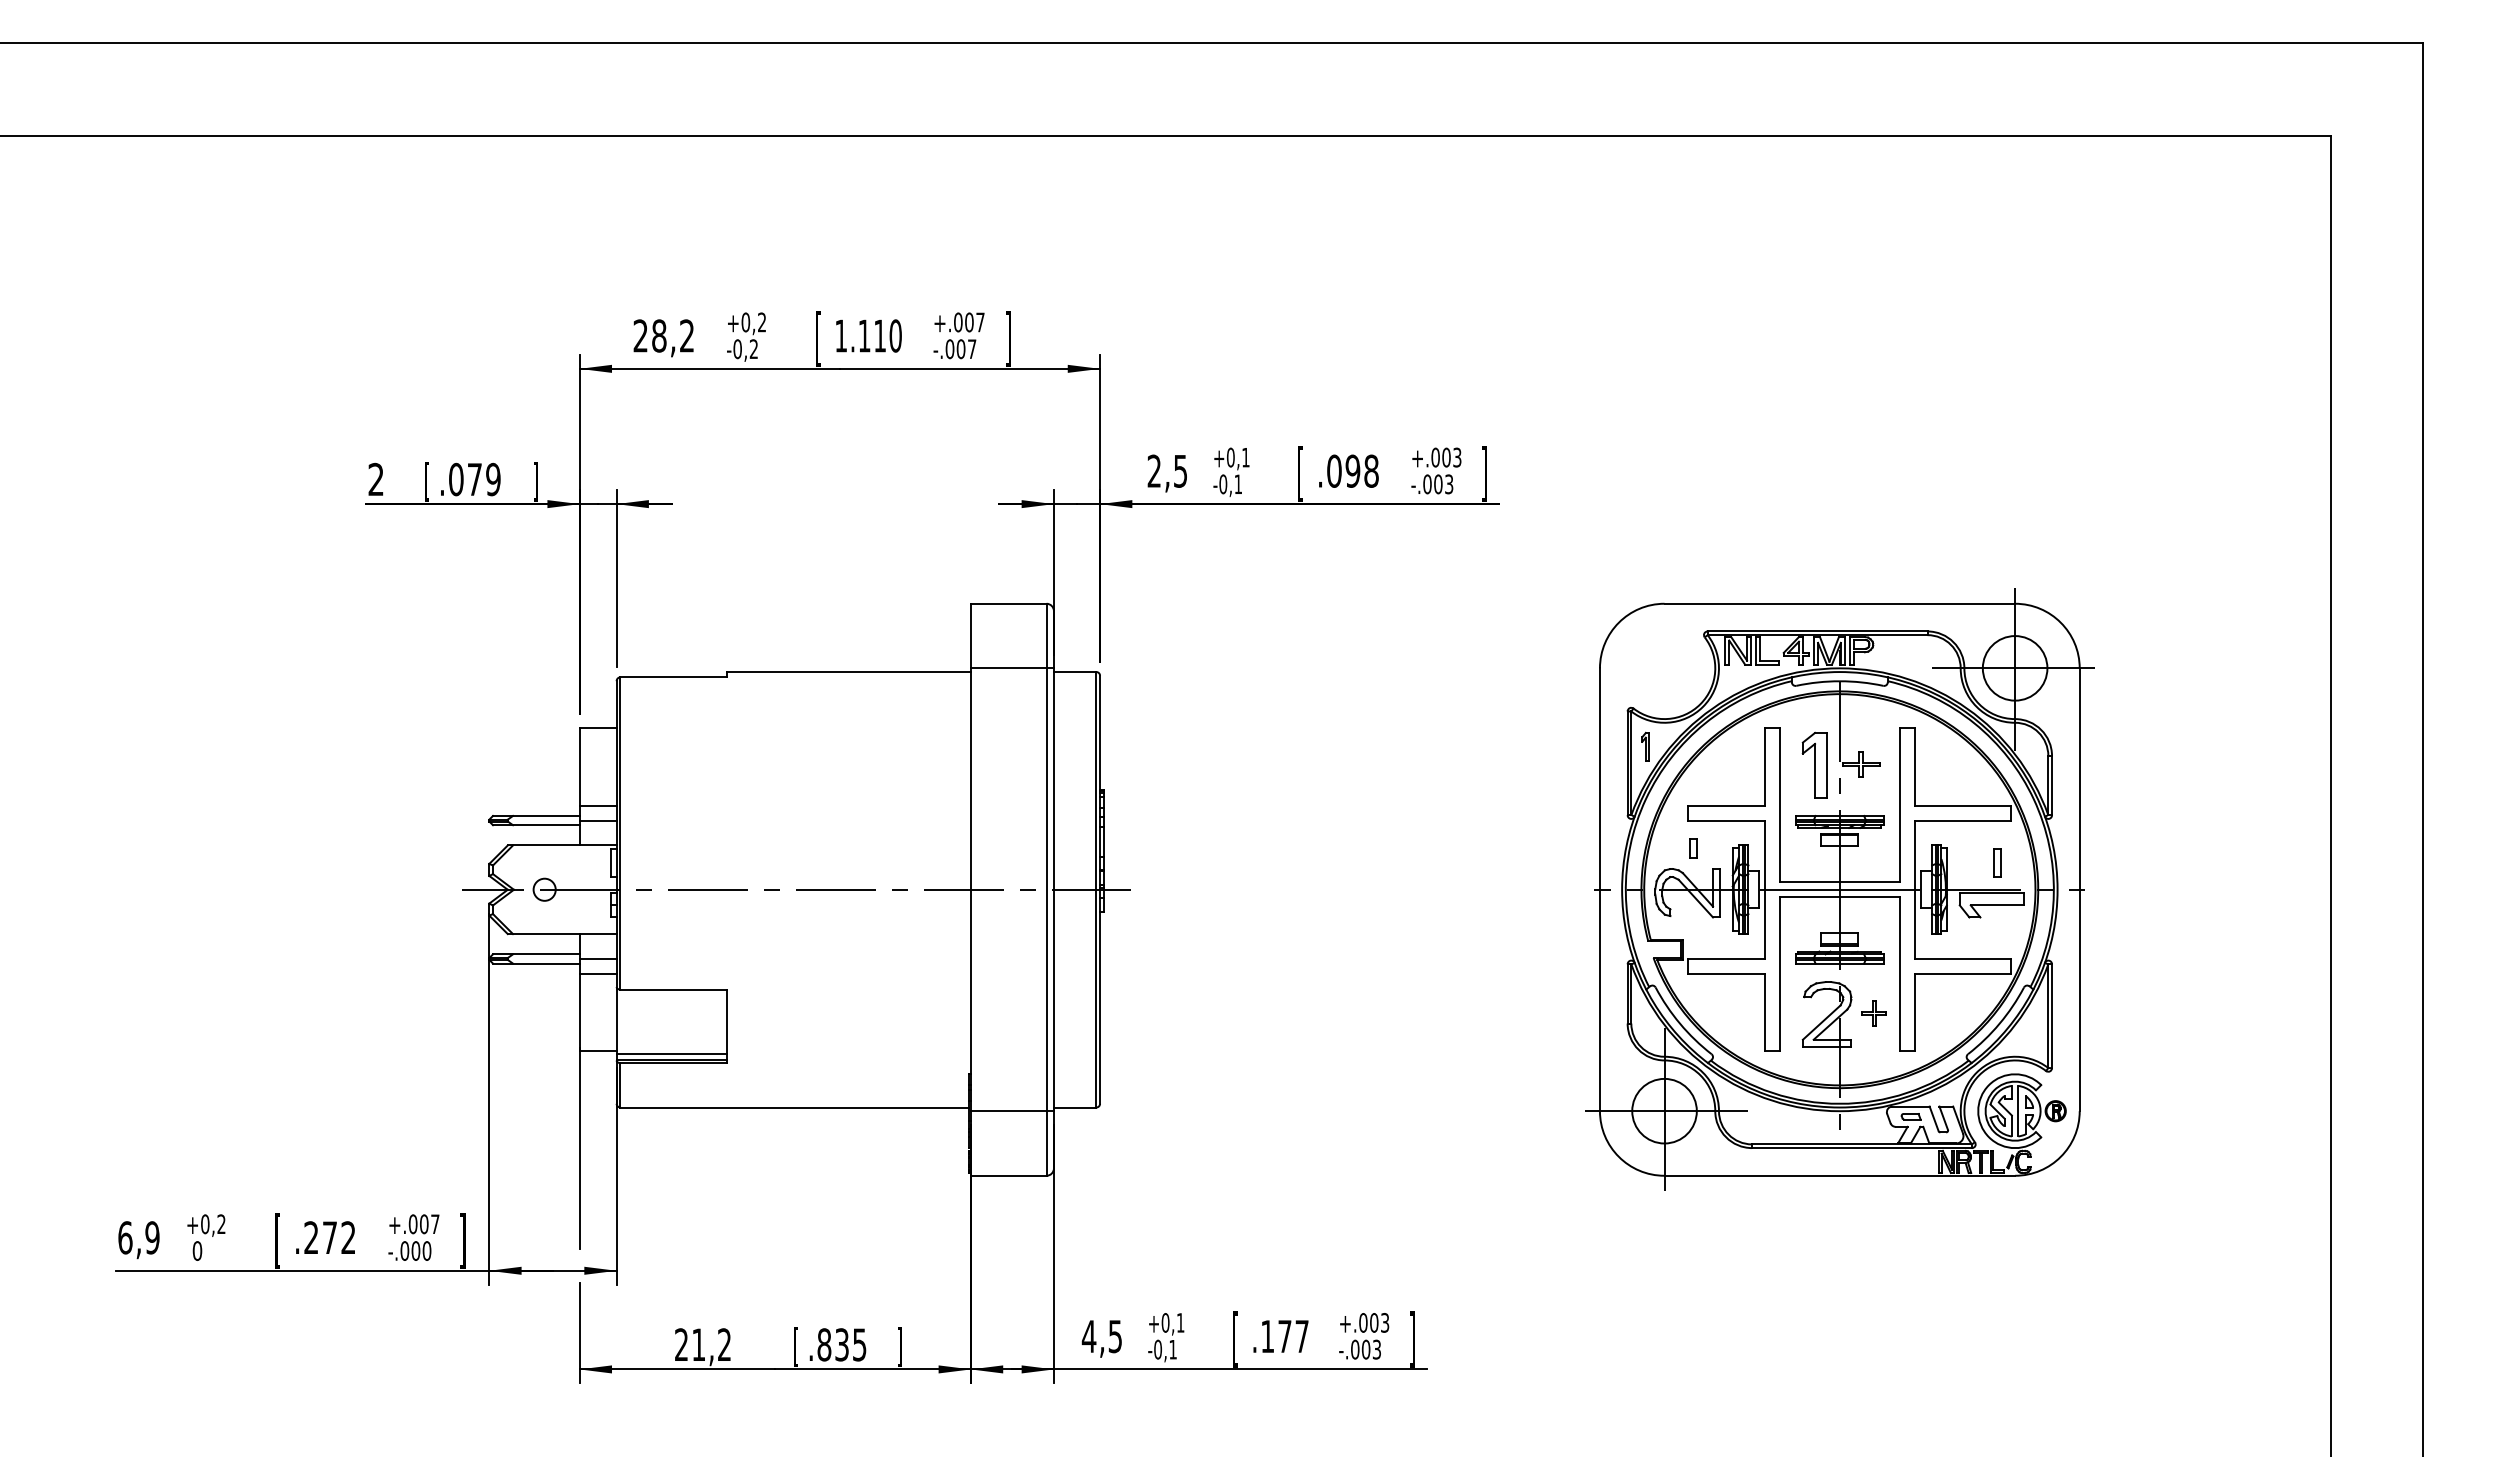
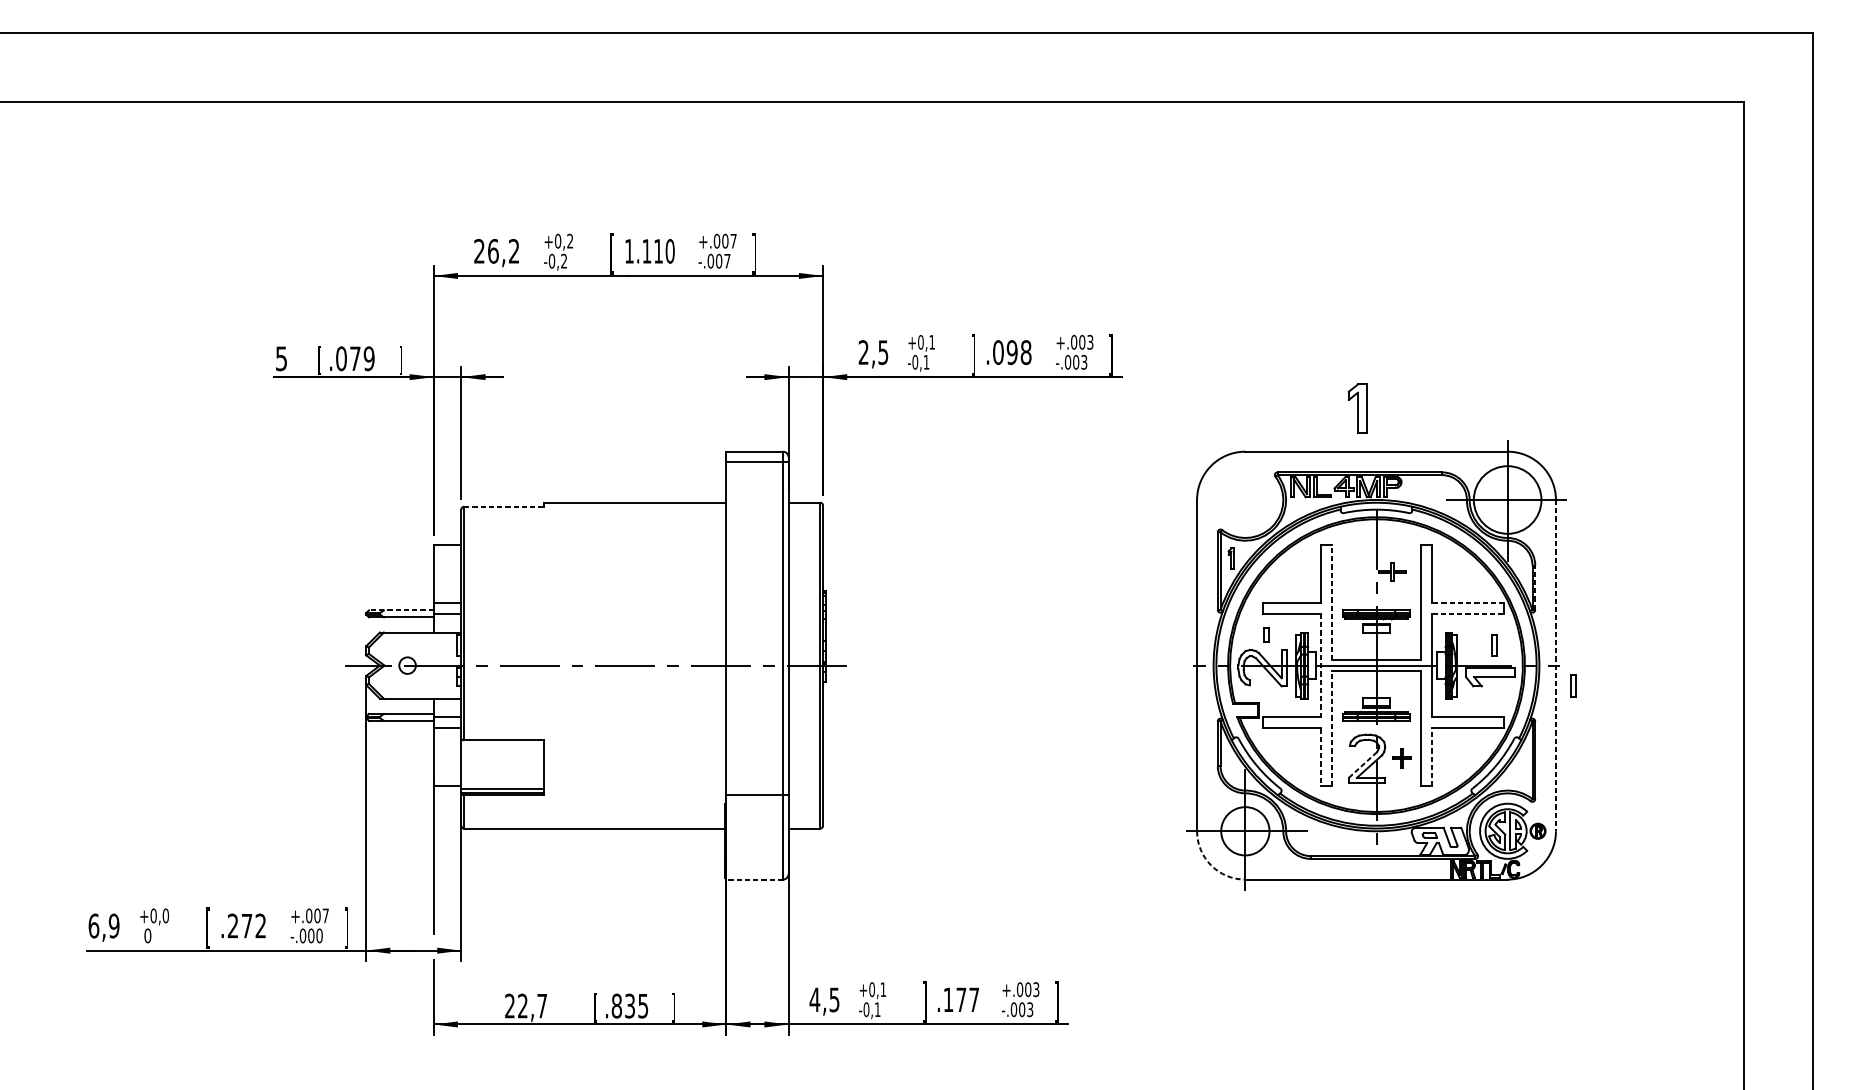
text: (659, 335) -> (493, 250), 28,2 -> 26,2
text: (1300, 473) -> (973, 354), [ -> ]
text: (375, 479) -> (281, 358), 2 -> 5
line: (1011, 668) -> (756, 461), moved
circle: (2014, 668) -> (1507, 500), size x1.4
line: (673, 677) -> (503, 506), solid -> dashed
part: (1814, 764) -> (1357, 408), moved
line: (2052, 785) -> (1535, 587), solid -> dashed
line: (1779, 804) -> (1331, 601), solid -> dashed
line: (1962, 805) -> (1468, 602), solid -> dashed
line: (535, 815) -> (400, 610), solid -> dashed
line: (1962, 820) -> (1468, 613), solid -> dashed
line: (1765, 890) -> (1320, 666), solid -> dashed
line: (2079, 890) -> (1555, 666), solid -> dashed
part: (2103, 916) -> (1573, 685), added
line: (1779, 973) -> (1331, 728), solid -> dashed
line: (1765, 1012) -> (1320, 757), solid -> dashed
line: (1914, 1012) -> (1432, 757), solid -> dashed
line: (1822, 1022) -> (1363, 764), solid -> dashed
line: (1011, 1111) -> (756, 794), moved
arc: (1618, 1156) -> (1210, 865), solid -> dashed
line: (1008, 1175) -> (754, 879), solid -> dashed
text: (221, 1224) -> (165, 916), +0,2 -> +0,0
text: (1235, 1339) -> (924, 1002), [ -> ]
text: (711, 1344) -> (532, 1005), 21,2 -> 22,7

